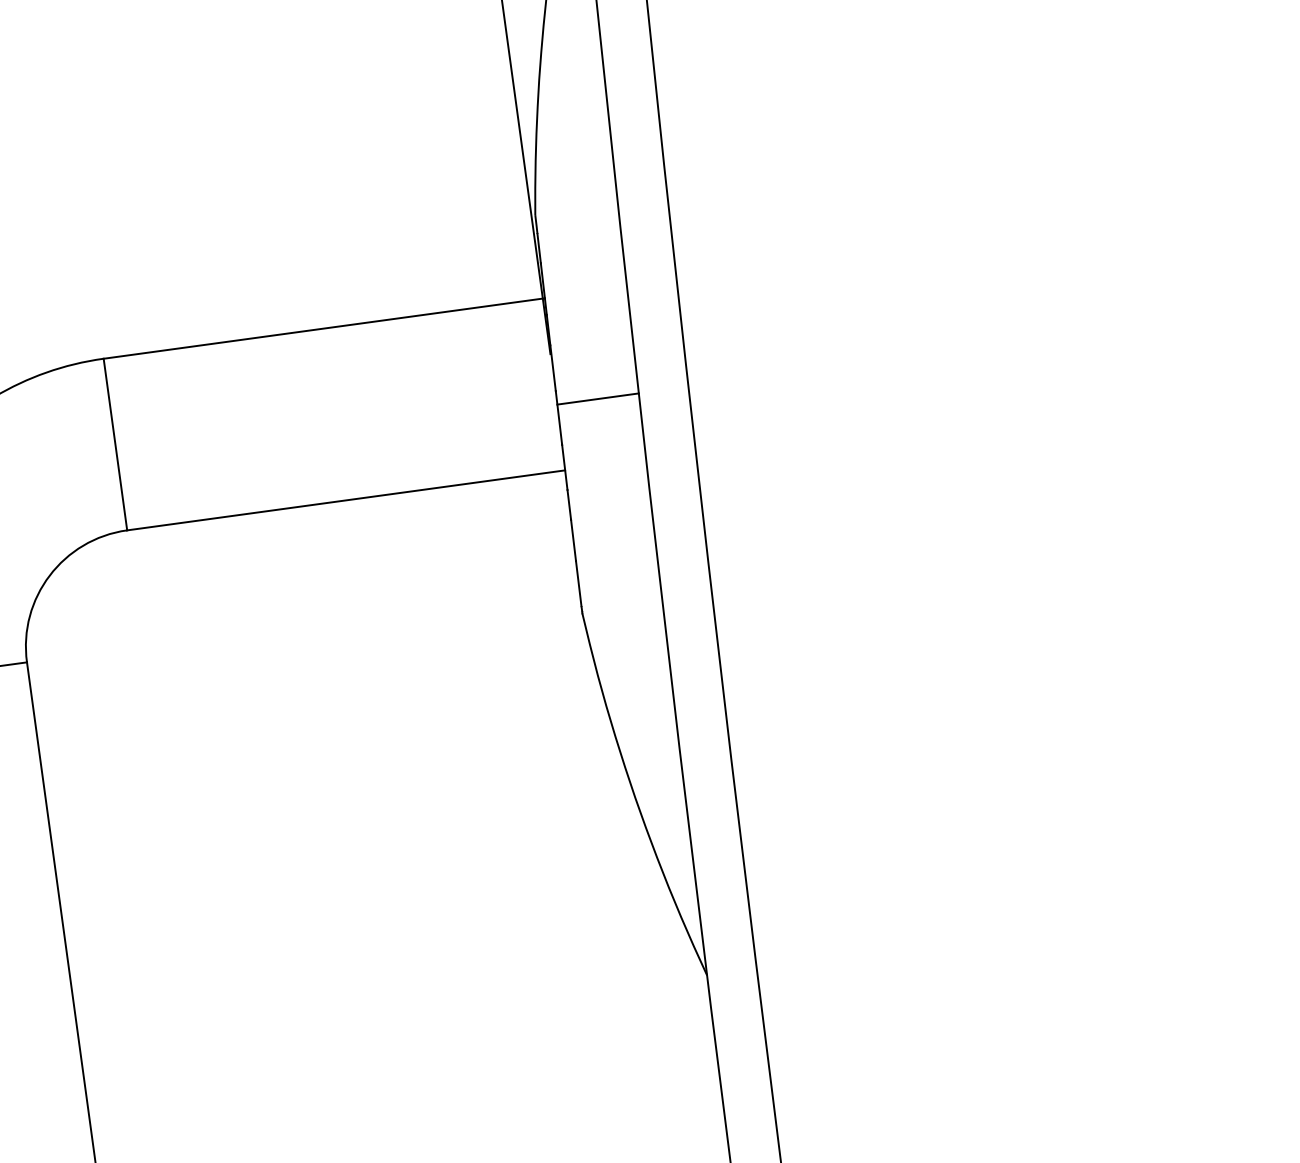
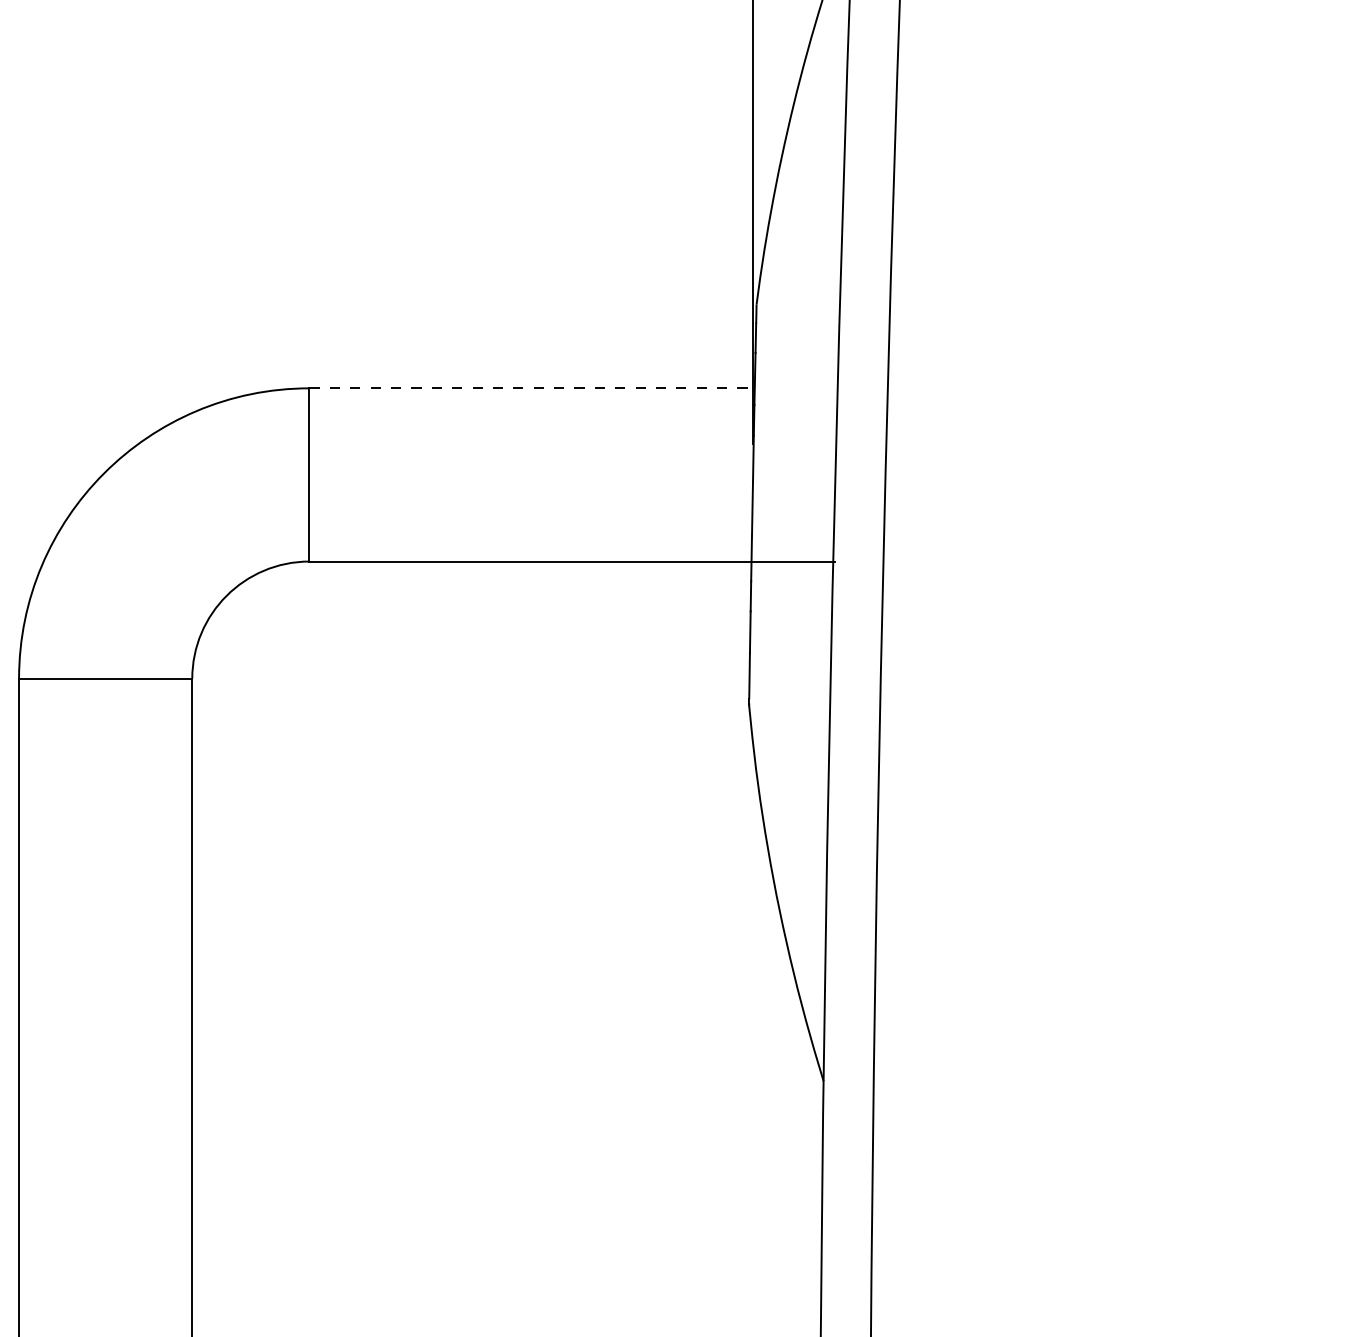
line: (324, 328) -> (532, 388), solid -> dashed
line: (597, 399) -> (793, 562), moved

